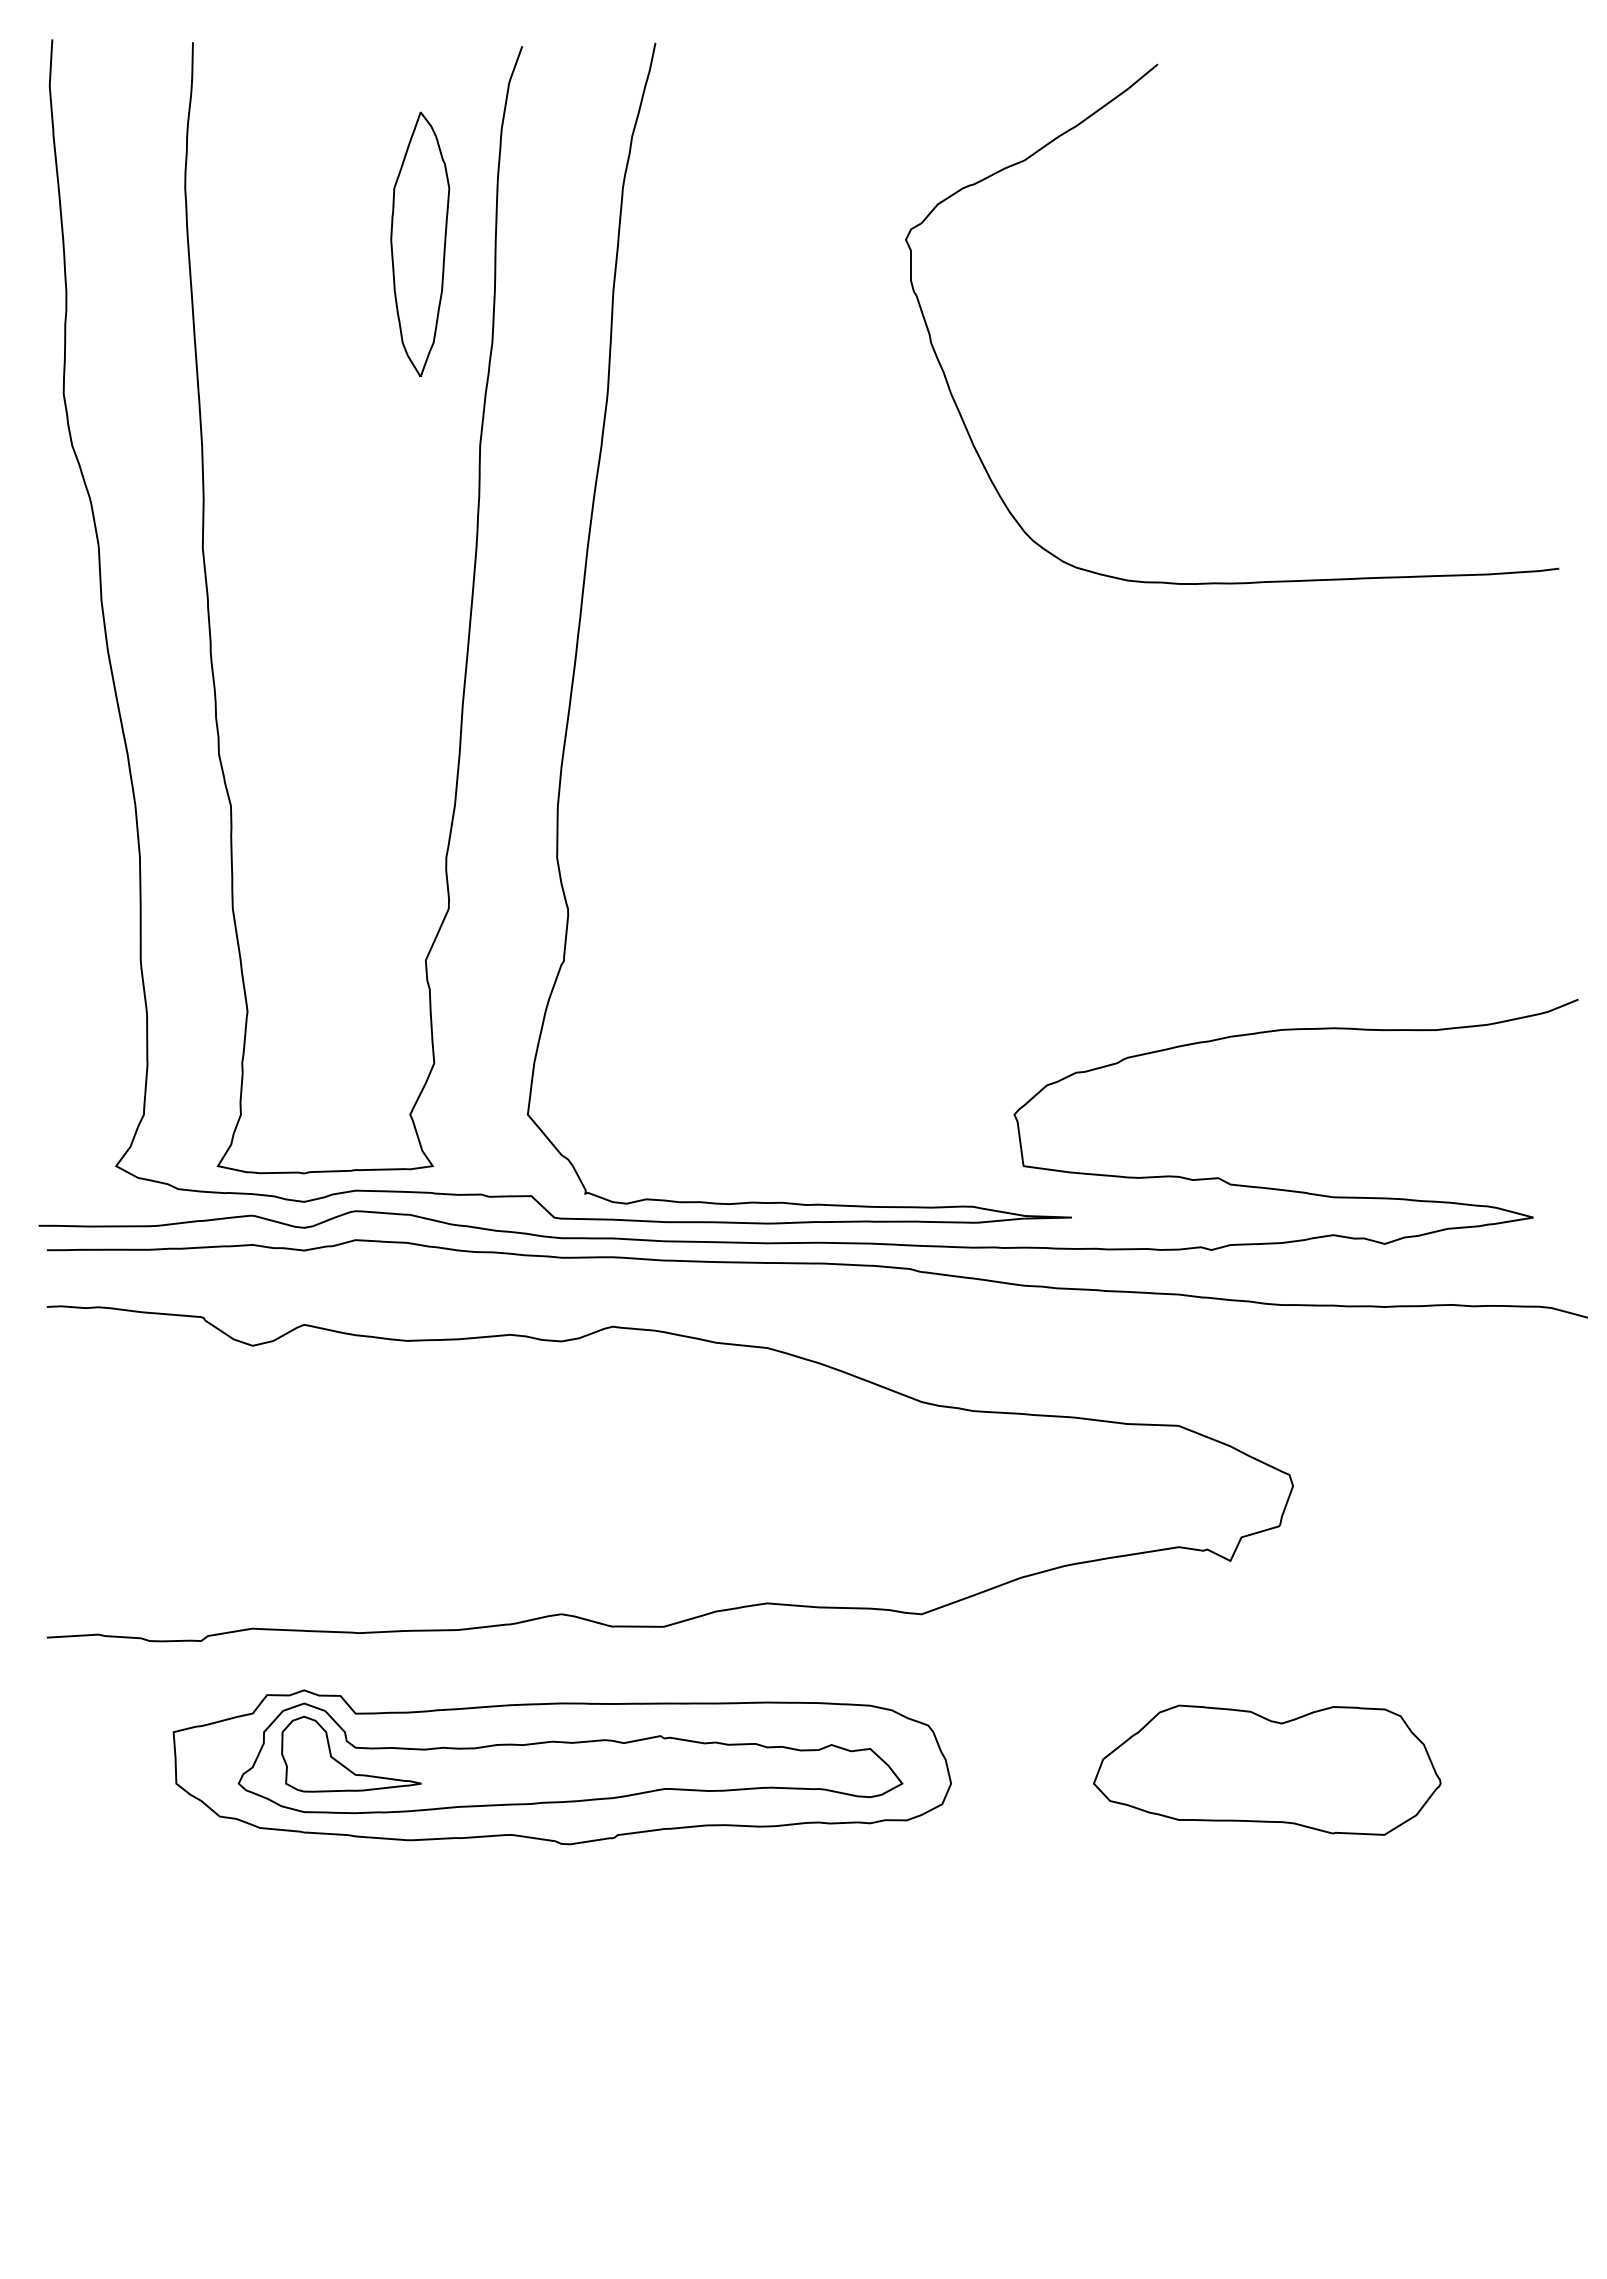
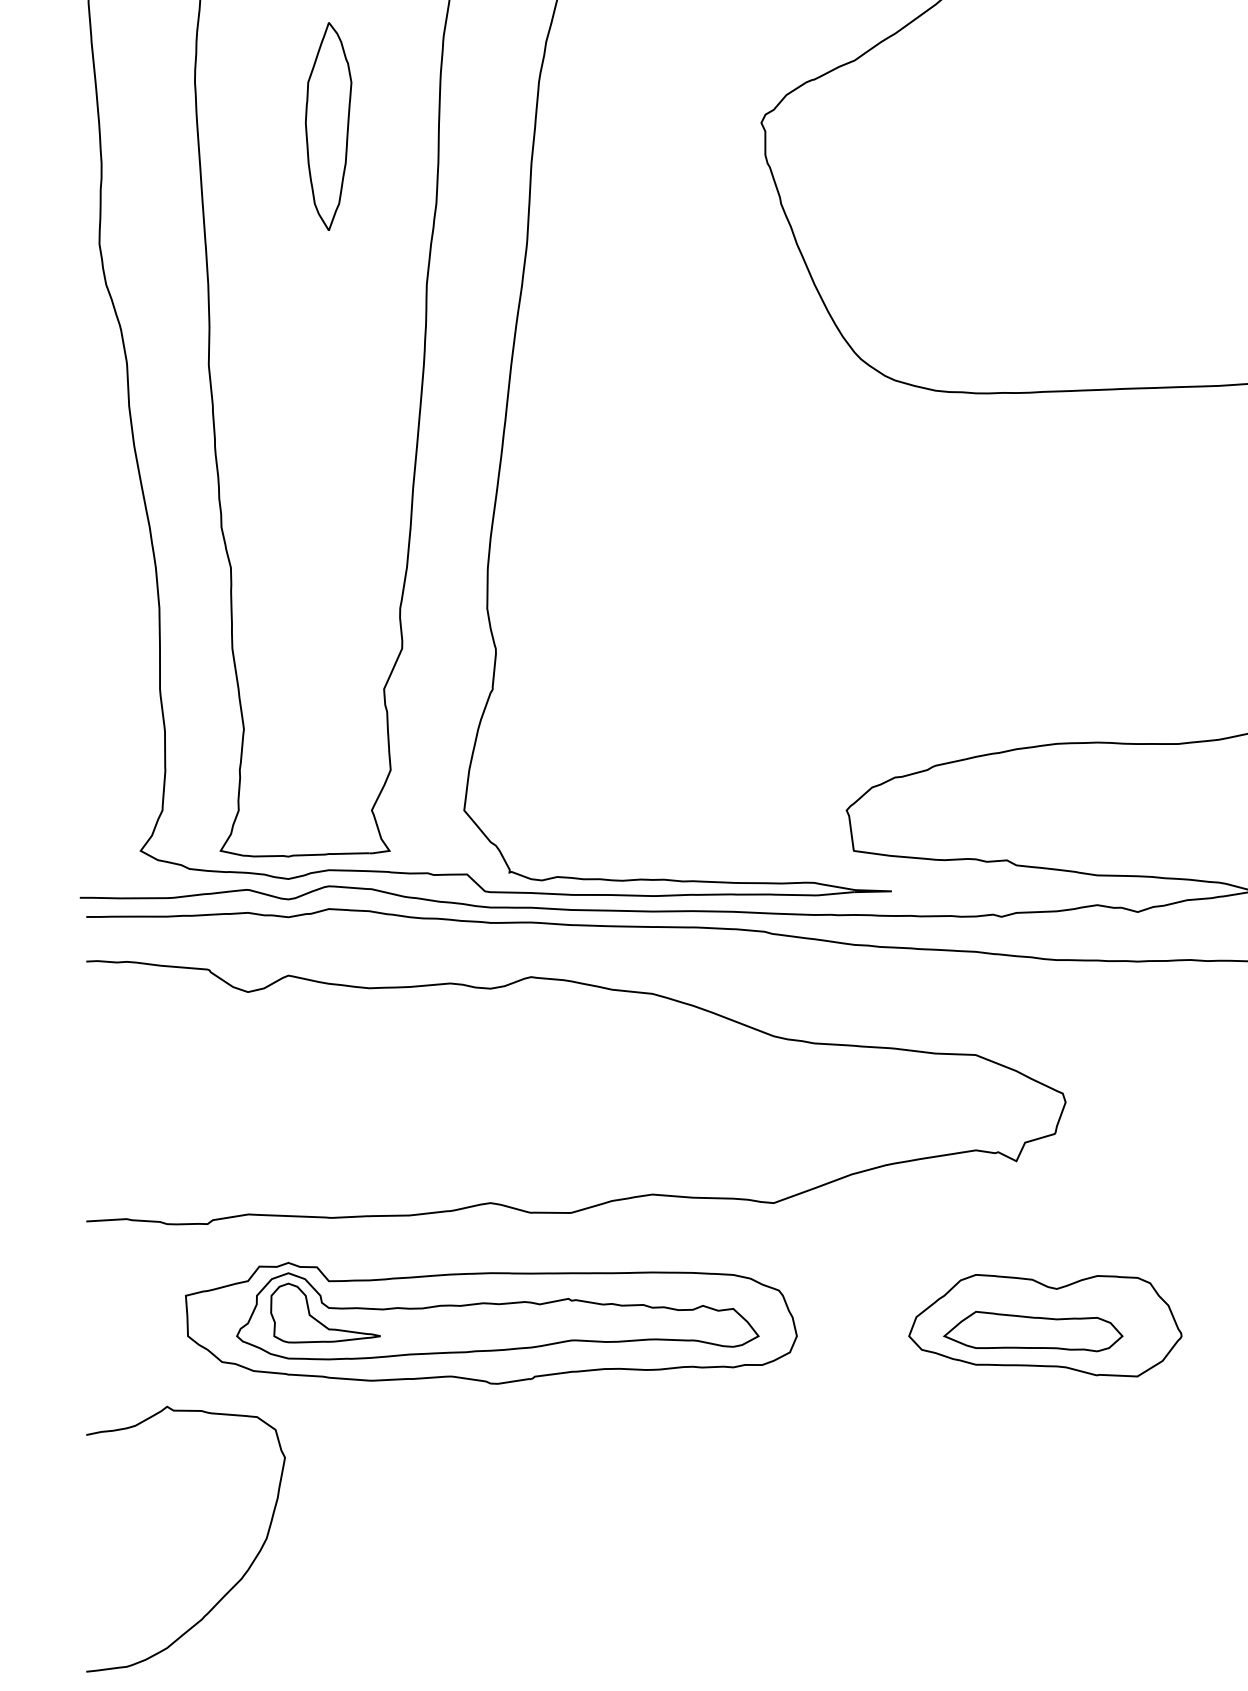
part: (420, 243) -> (328, 125), moved
part: (1251, 1777) -> (1032, 1331), added
curve: (234, 2101) -> (233, 1586), added

